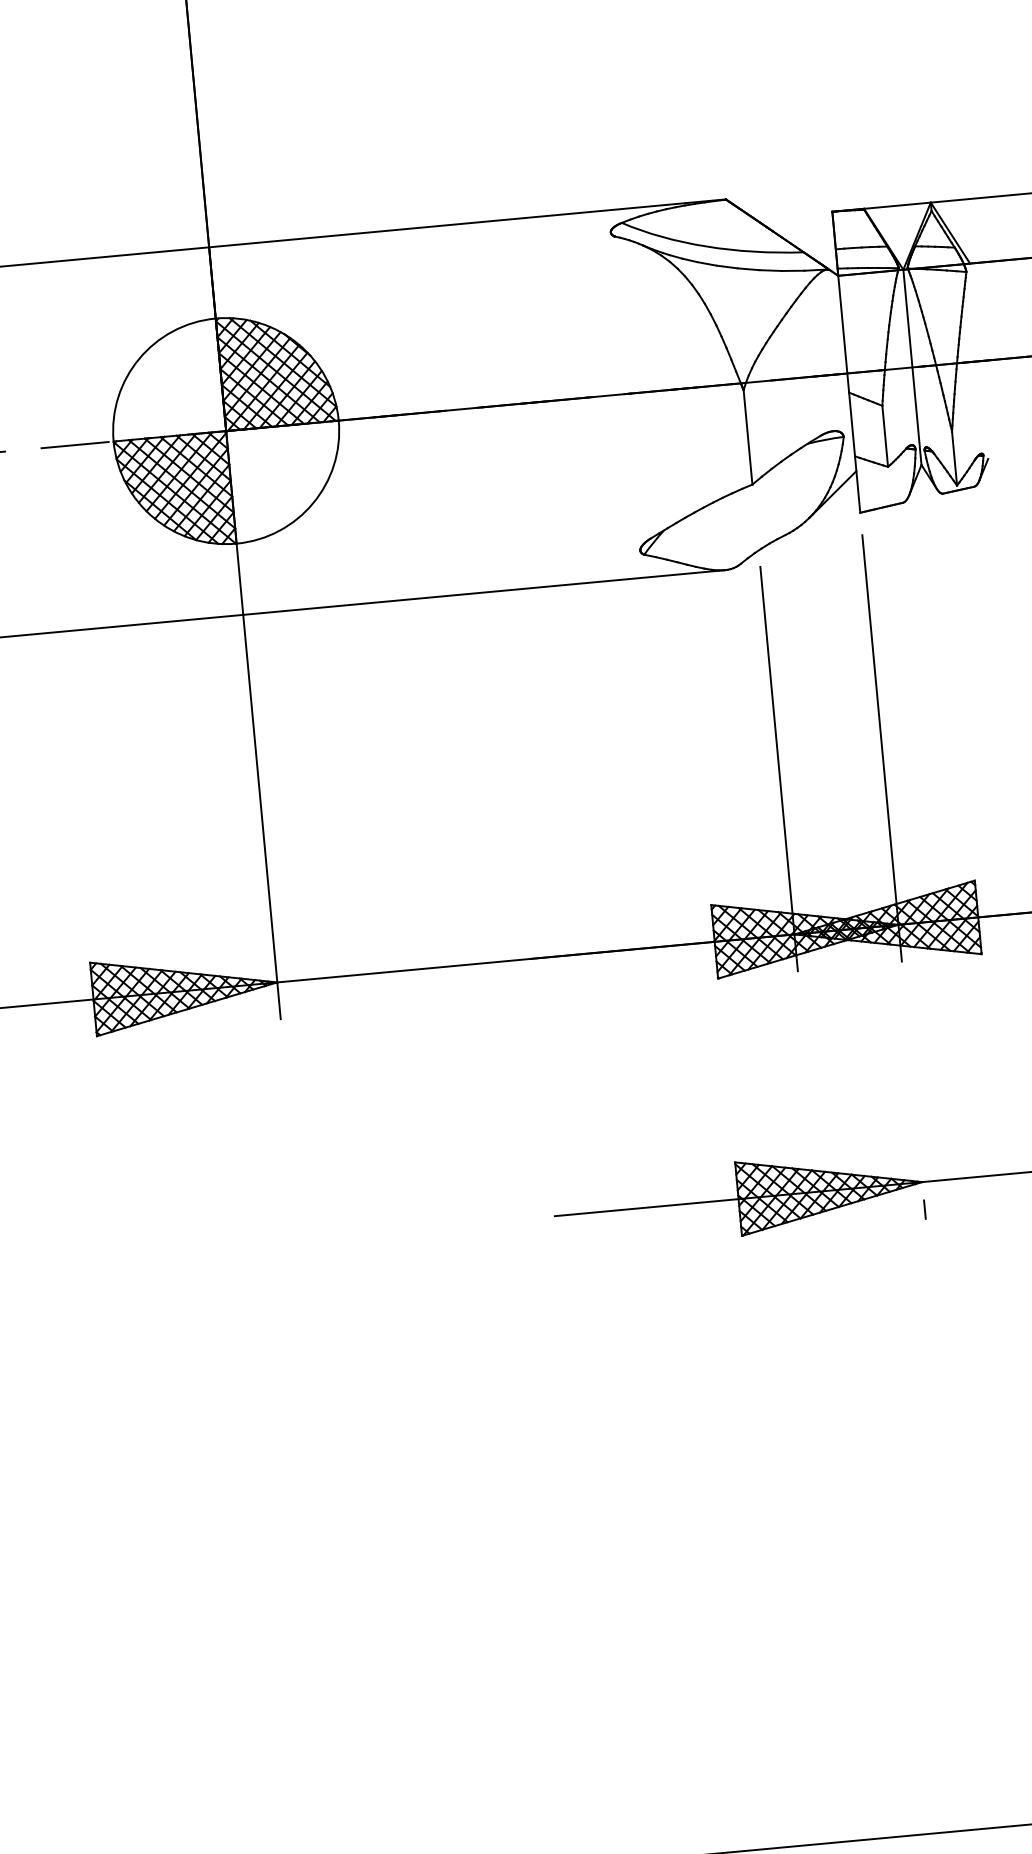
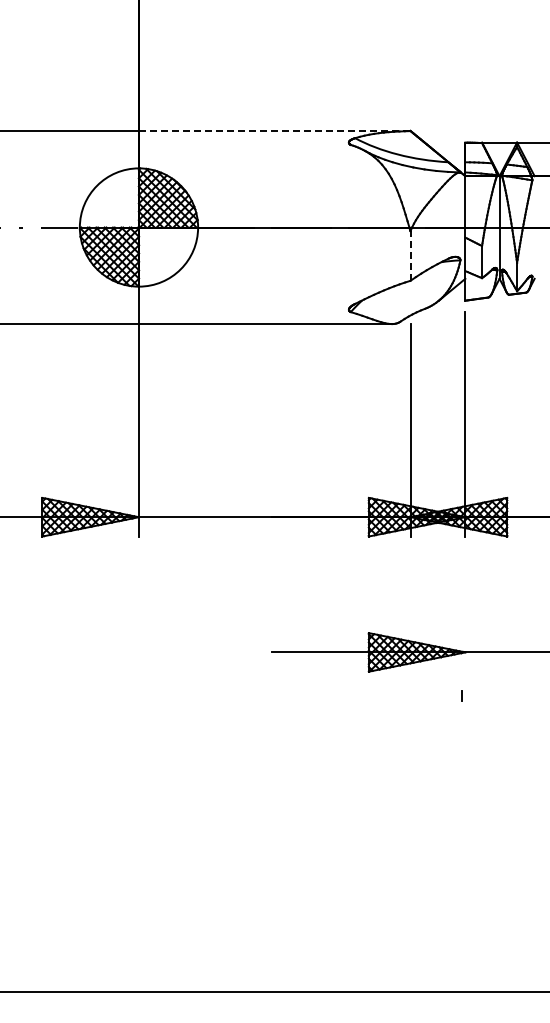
line: (466, 222) -> (274, 130), solid -> dashed
line: (748, 438) -> (410, 256), solid -> dashed
line: (923, 1209) -> (461, 695), moved

